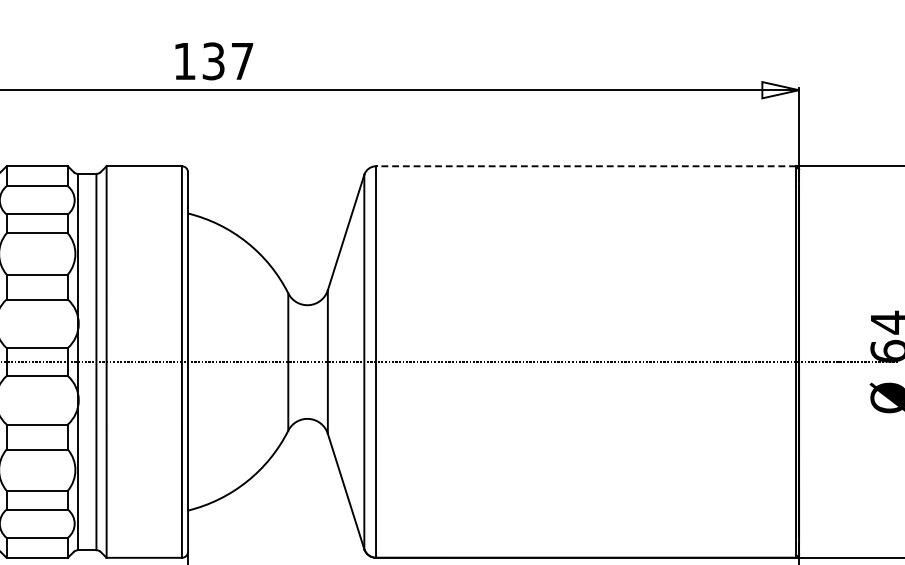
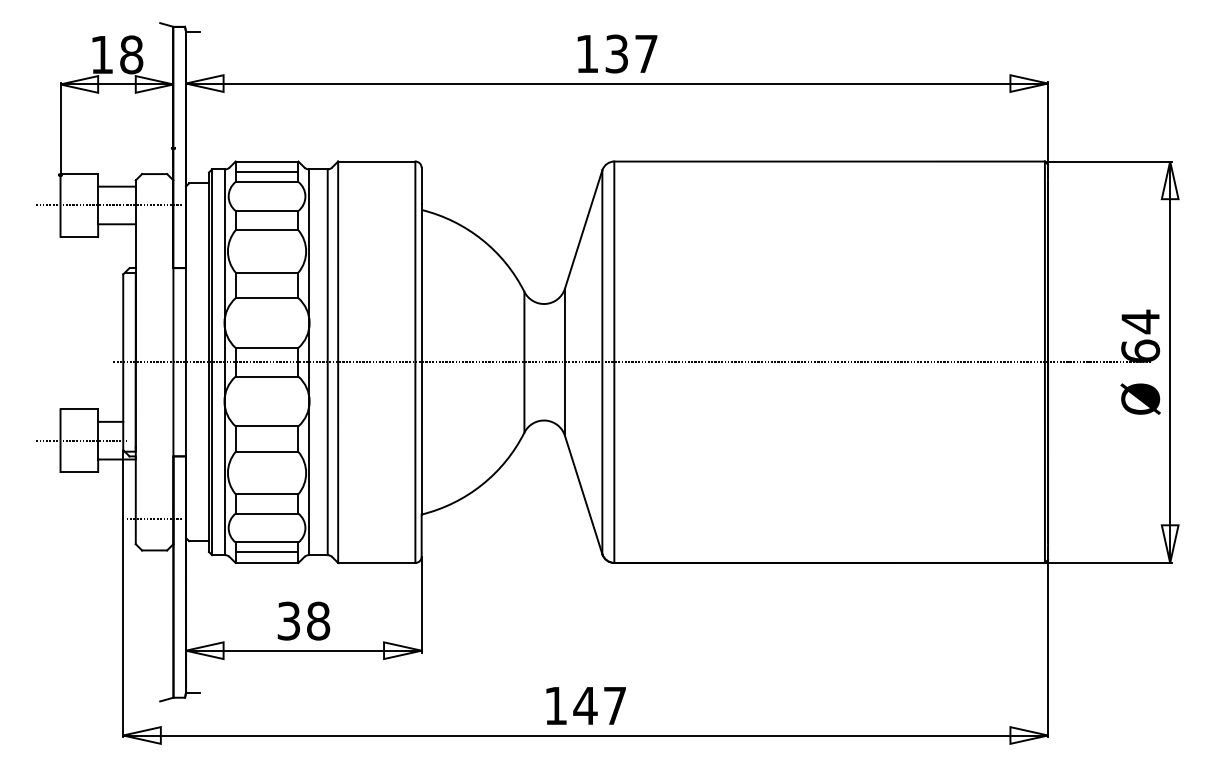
text: (214, 60) -> (617, 53), moved
line: (585, 166) -> (829, 161), dashed -> solid
line: (36, 176) -> (266, 172), added
line: (36, 547) -> (266, 552), added

